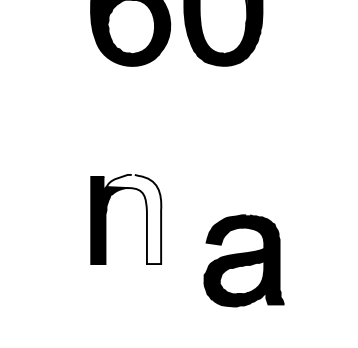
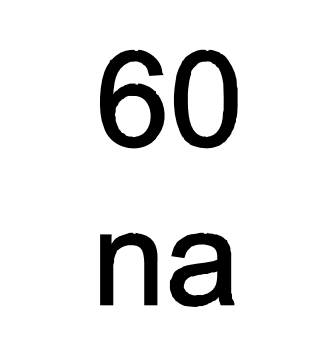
fill: (133, 218) -> (134, 268), added
part: (243, 260) -> (201, 269), moved

